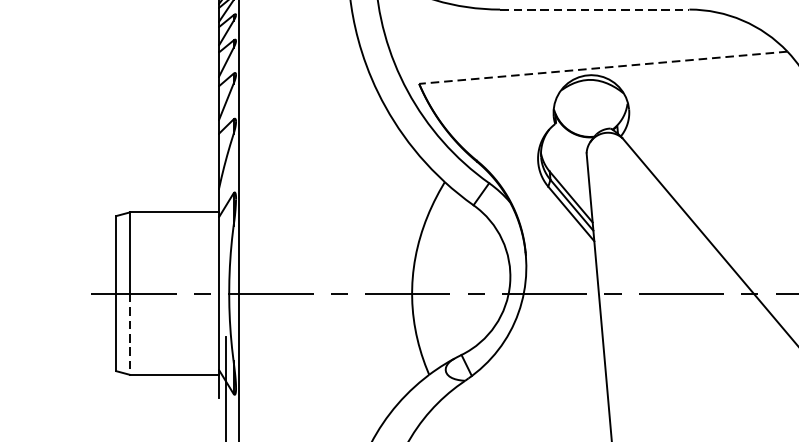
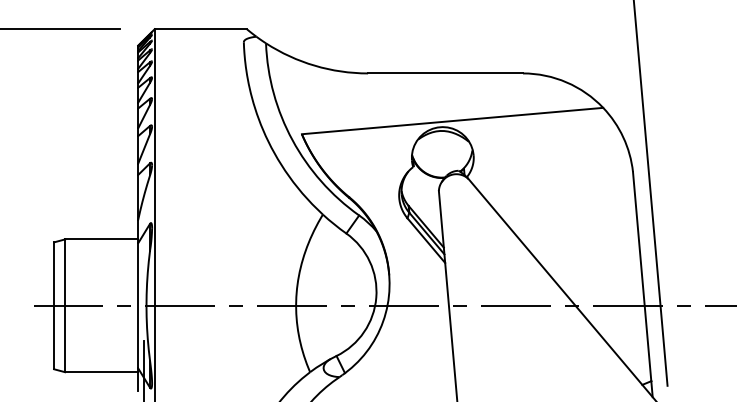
line: (595, 9) -> (446, 73), dashed -> solid
line: (603, 68) -> (452, 121), dashed -> solid
line: (130, 334) -> (65, 339), dashed -> solid

